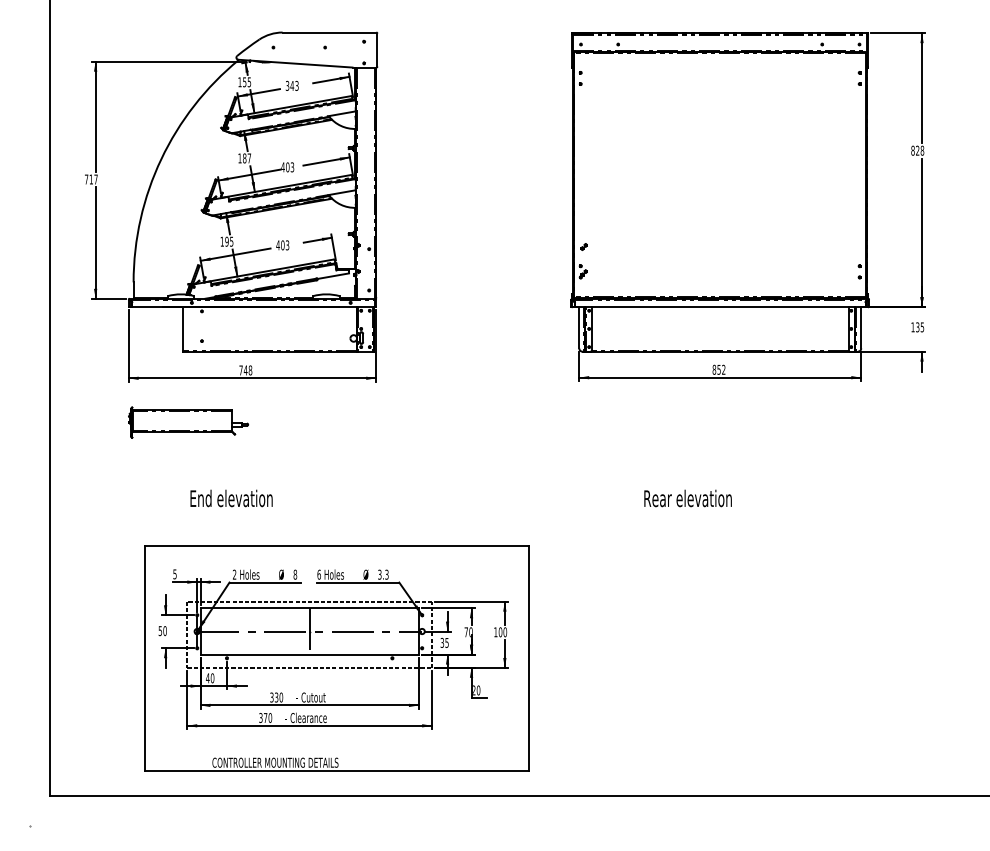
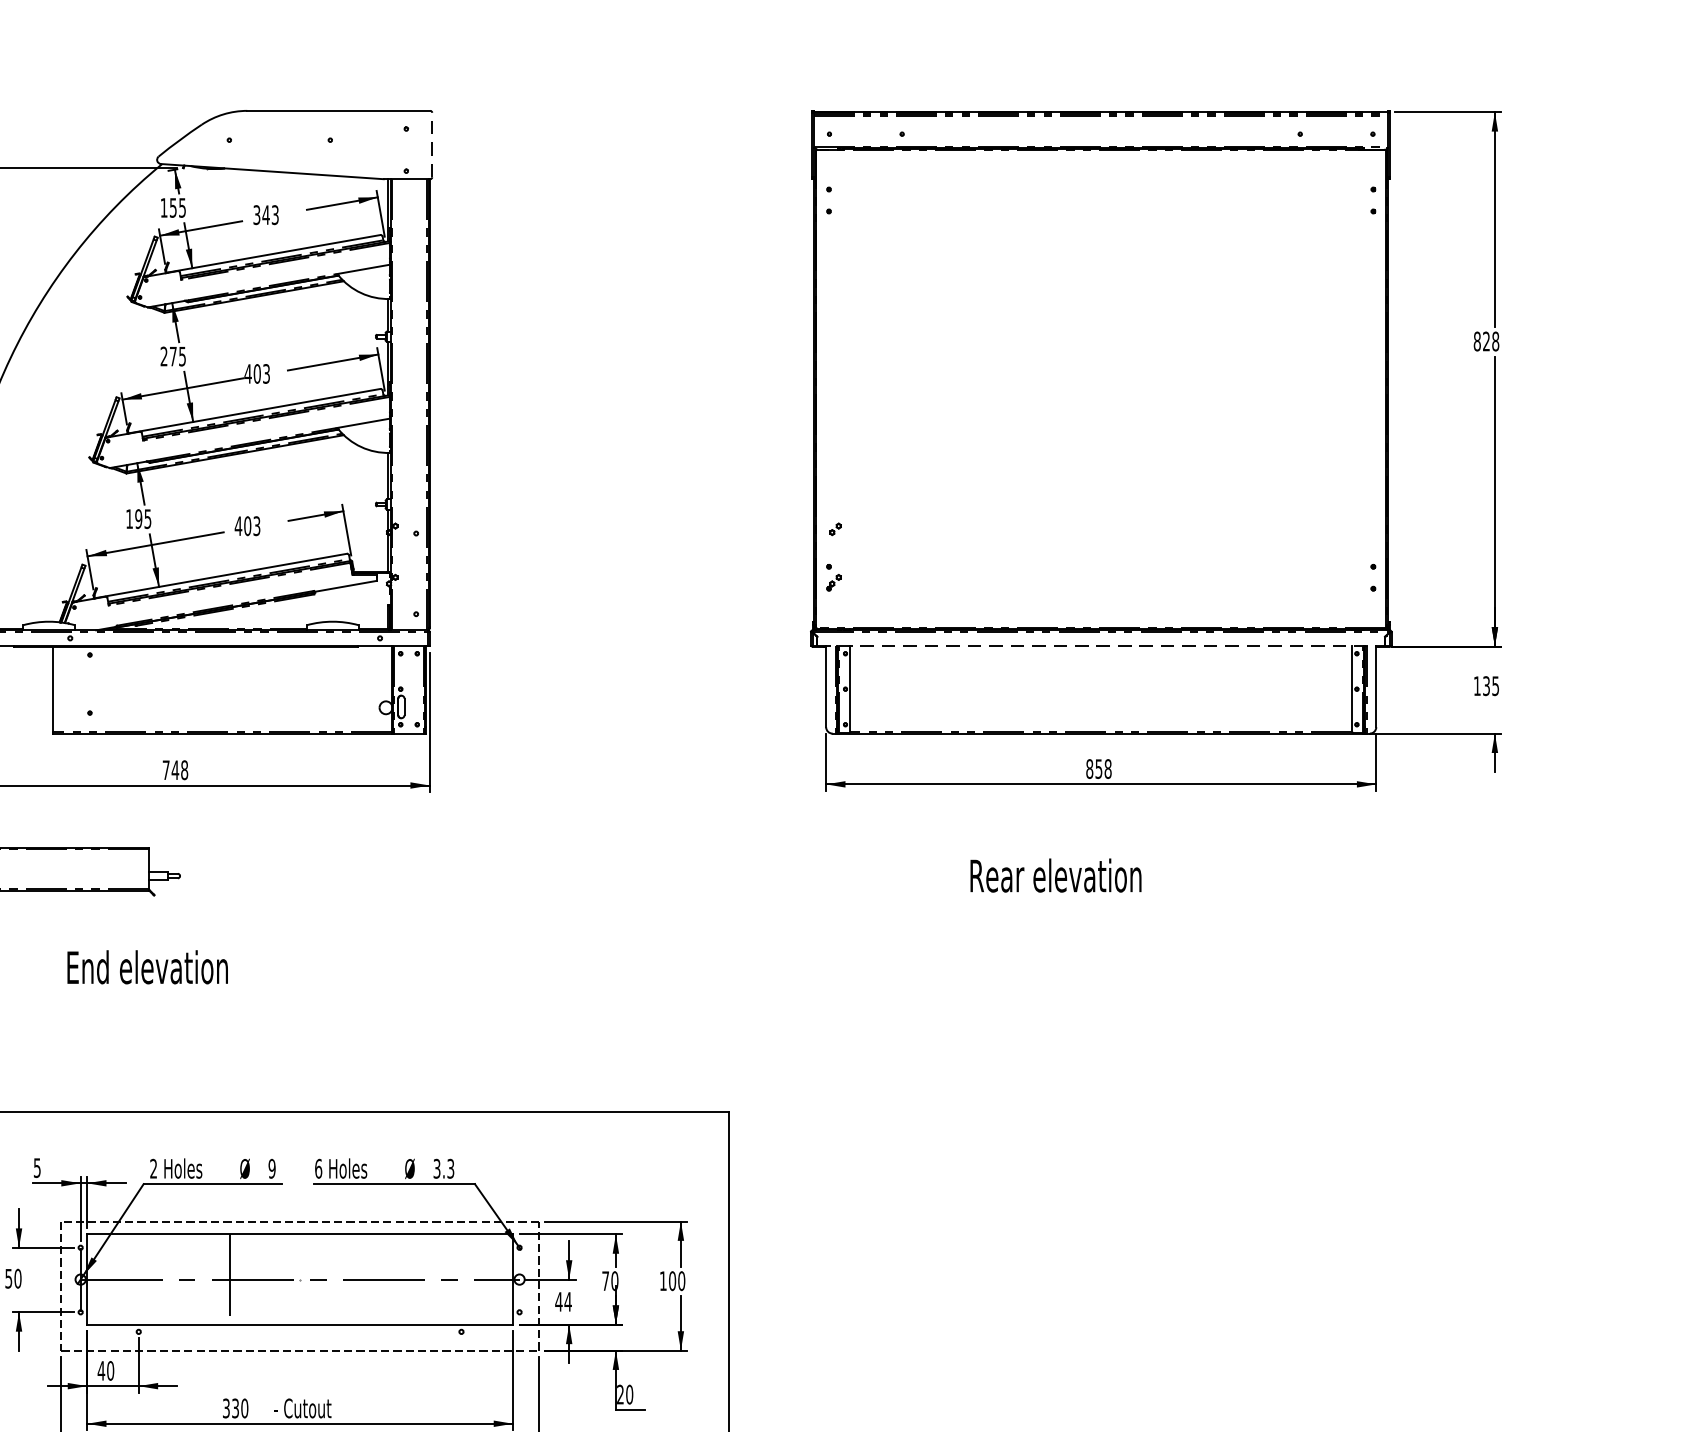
line: (377, 50) -> (432, 145), solid -> dashed
text: (244, 158) -> (172, 356), 187 -> 275
line: (720, 307) -> (1101, 647), solid -> dashed
text: (723, 369) -> (1107, 768), 852 -> 858
text: (231, 498) -> (147, 967), moved
text: (687, 498) -> (1054, 875), moved
text: (295, 574) -> (272, 1168), 8 -> 9
line: (309, 631) -> (229, 1279), moved
text: (444, 642) -> (563, 1301), 35 -> 44

